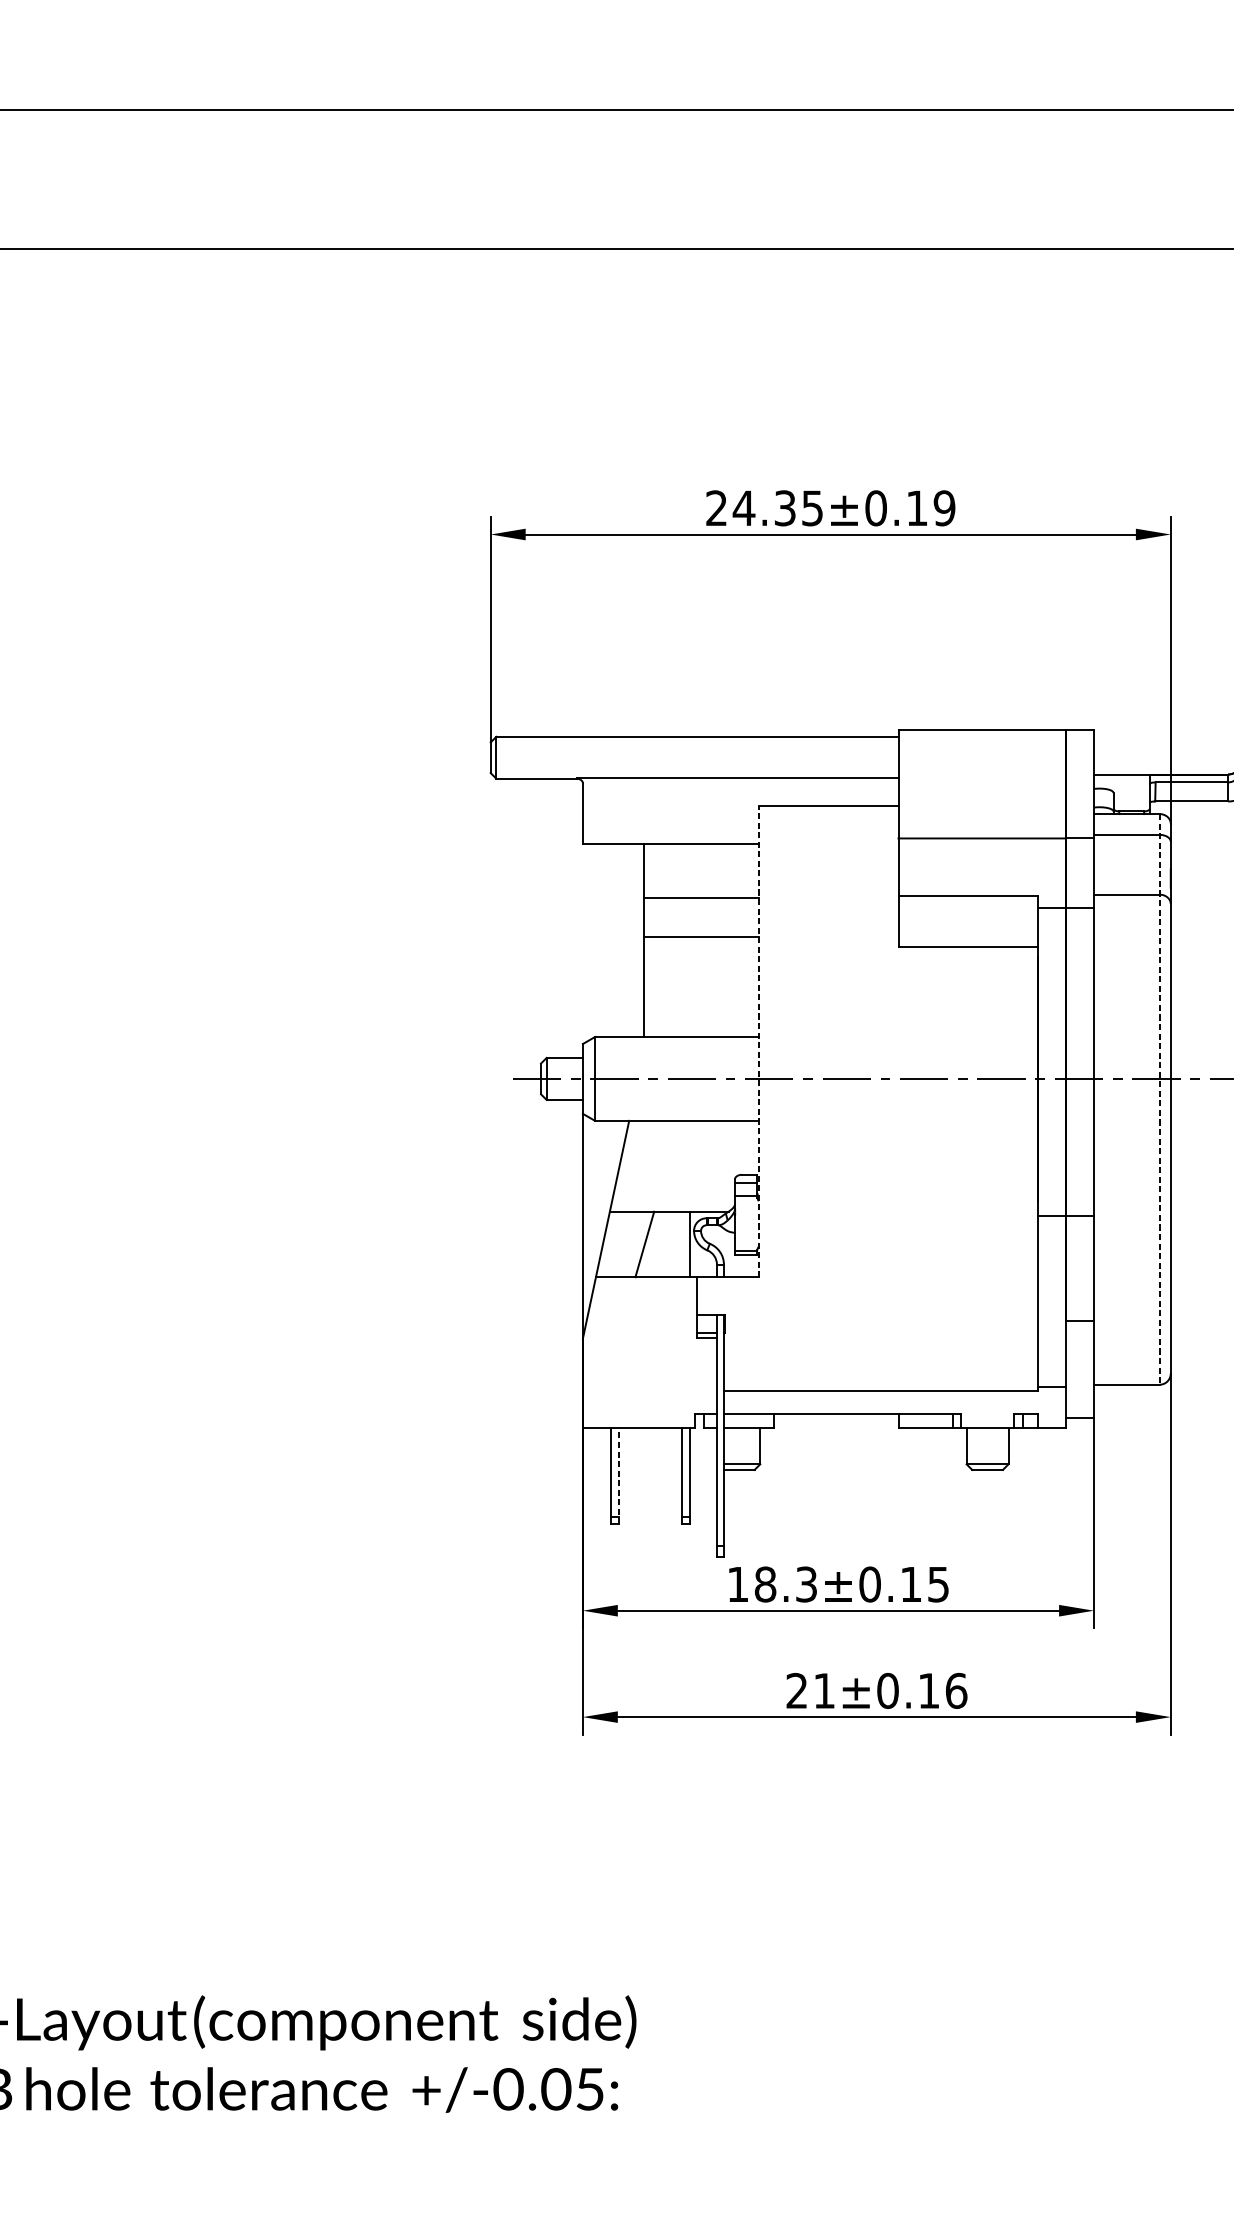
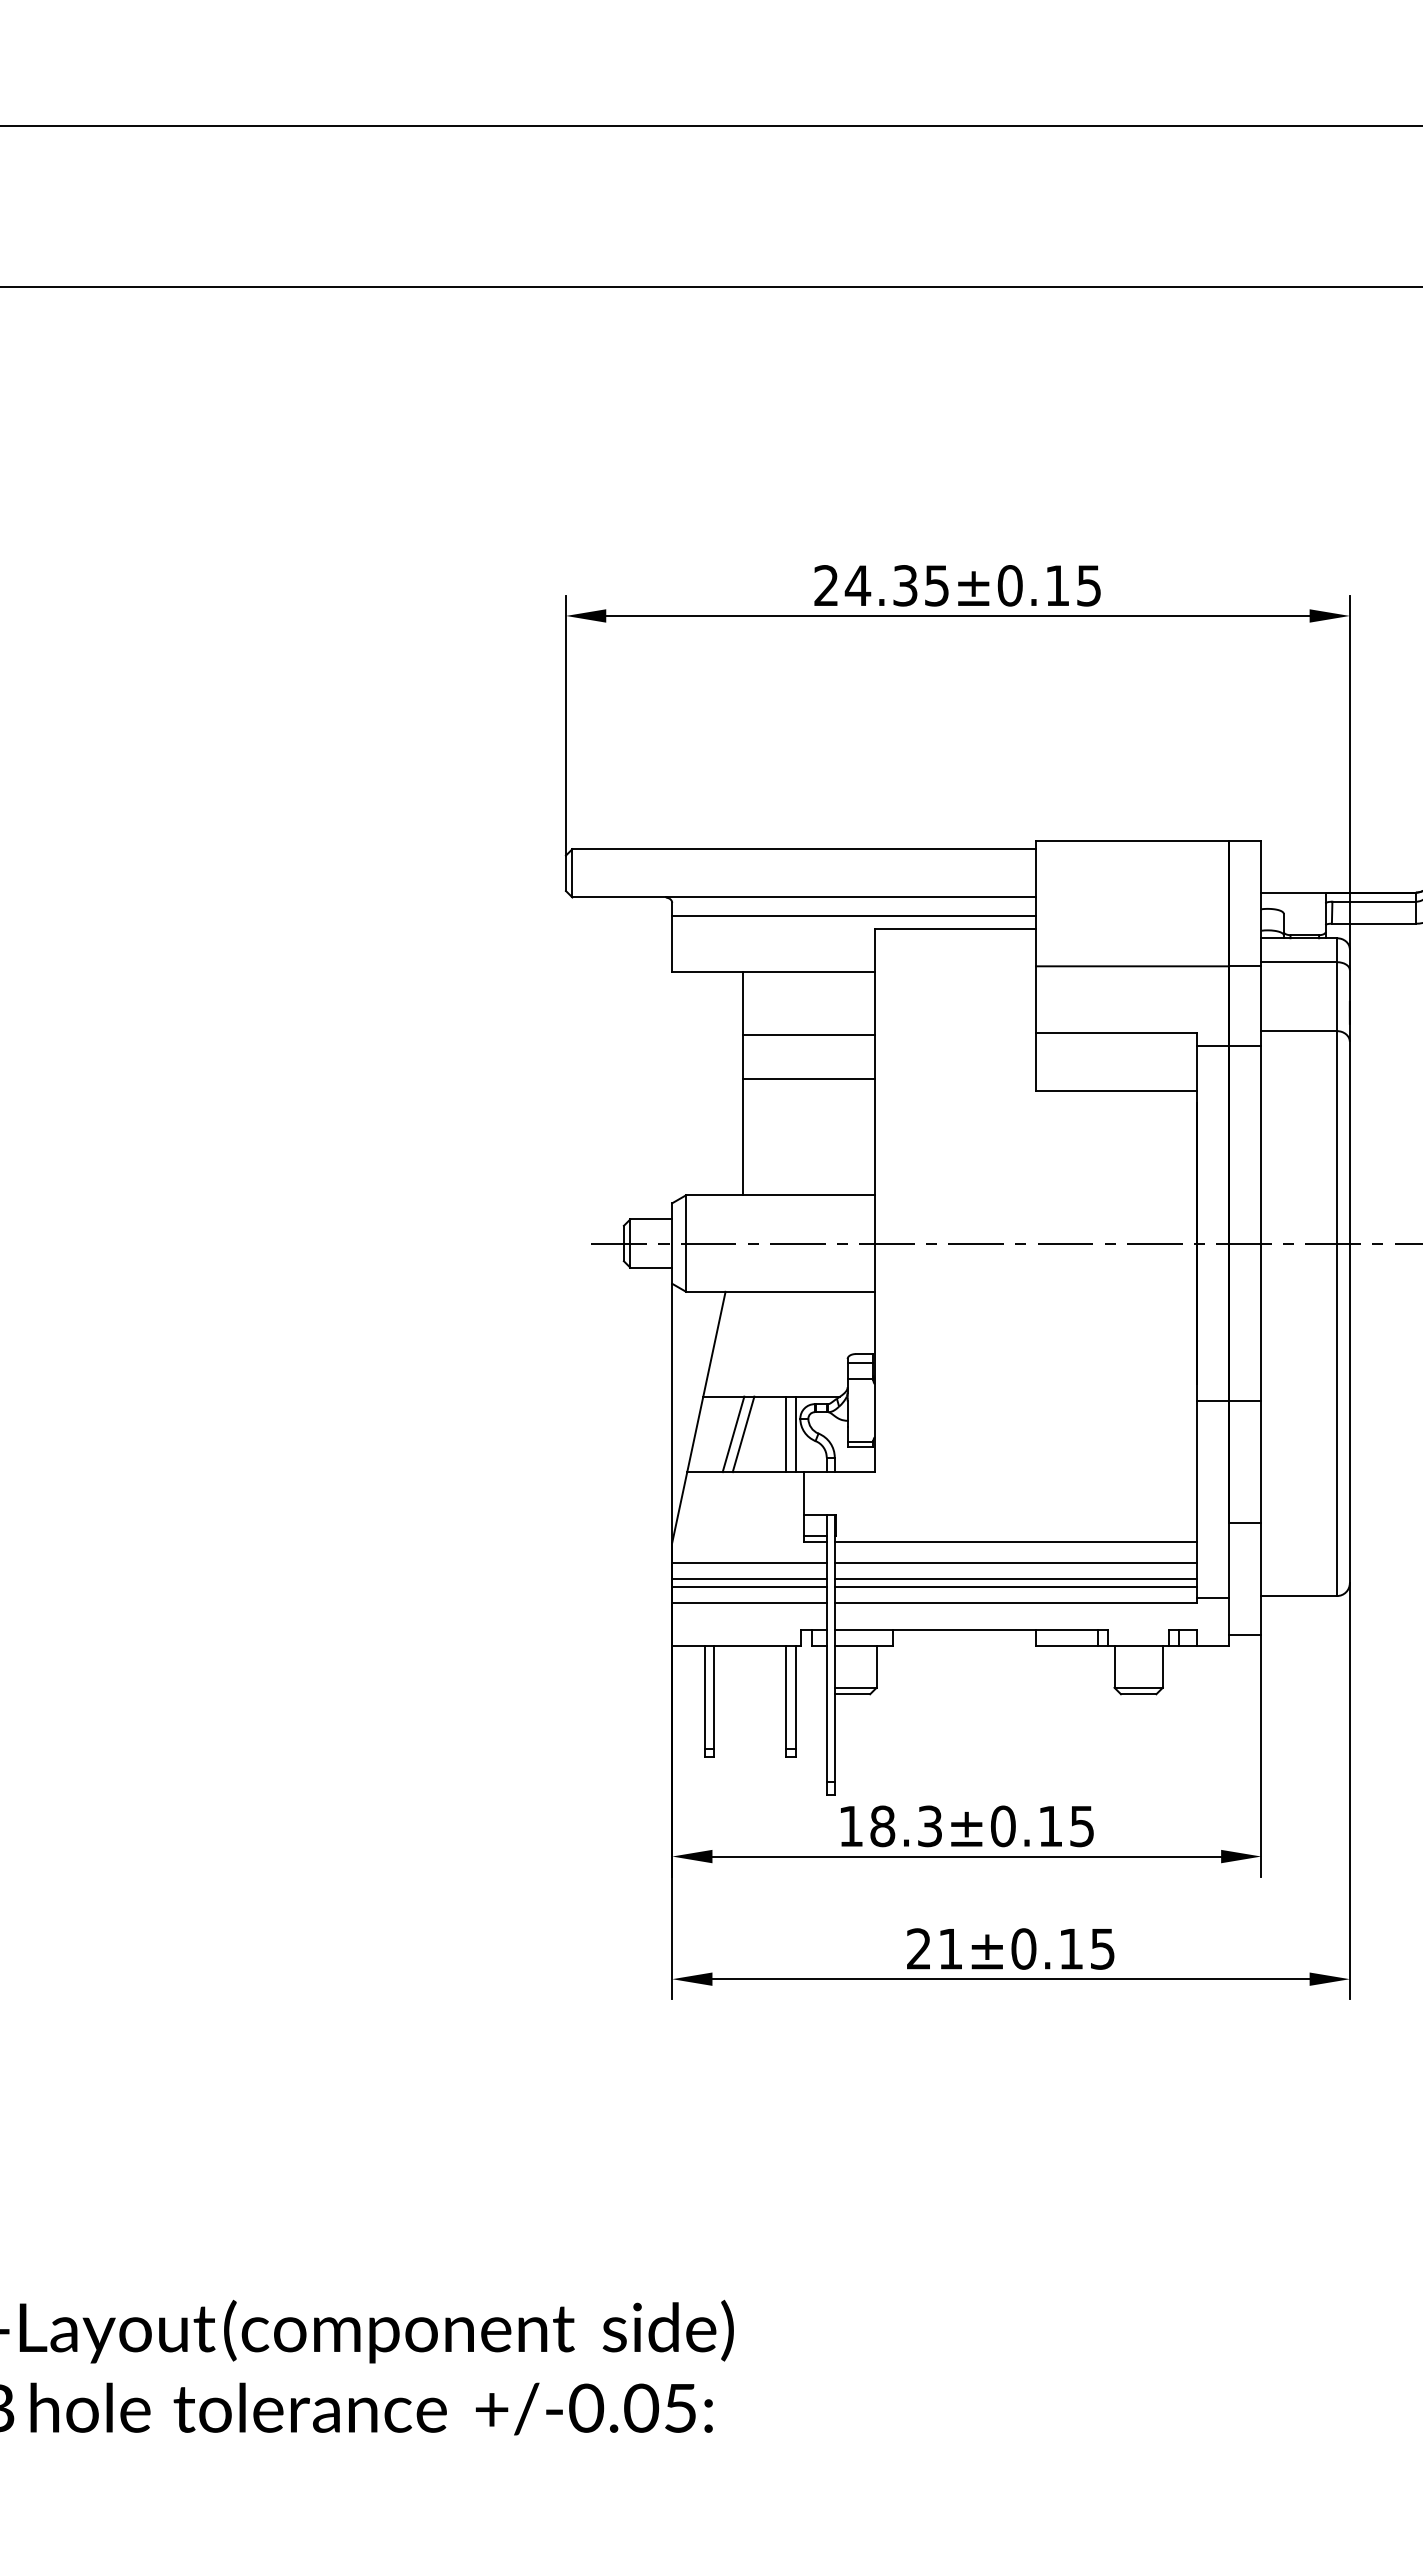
text: (944, 508) -> (1088, 585), 24.35±0.19 -> 24.35±0.15
line: (740, 795) -> (853, 916), added
line: (759, 1041) -> (875, 1200), dashed -> solid
line: (1159, 1099) -> (1336, 1267), dashed -> solid
line: (636, 1244) -> (733, 1434), added
line: (682, 1244) -> (786, 1434), added
line: (880, 1338) -> (1015, 1542), added
line: (649, 1356) -> (749, 1563), added
line: (880, 1356) -> (1015, 1563), added
line: (649, 1370) -> (749, 1579), added
line: (880, 1370) -> (1015, 1579), added
line: (649, 1377) -> (749, 1587), added
line: (880, 1377) -> (1015, 1587), added
line: (649, 1391) -> (749, 1603), added
line: (619, 1476) -> (714, 1701), dashed -> solid
text: (956, 1690) -> (1102, 1948), 21±0.16 -> 21±0.15

